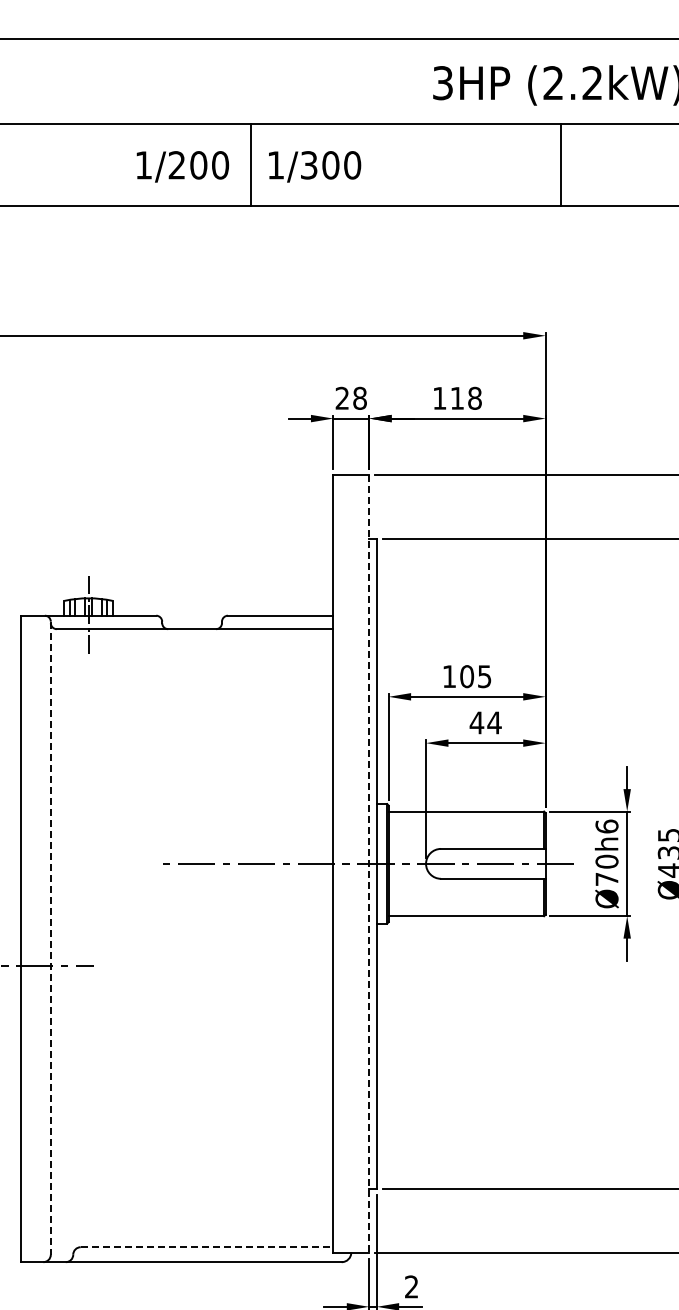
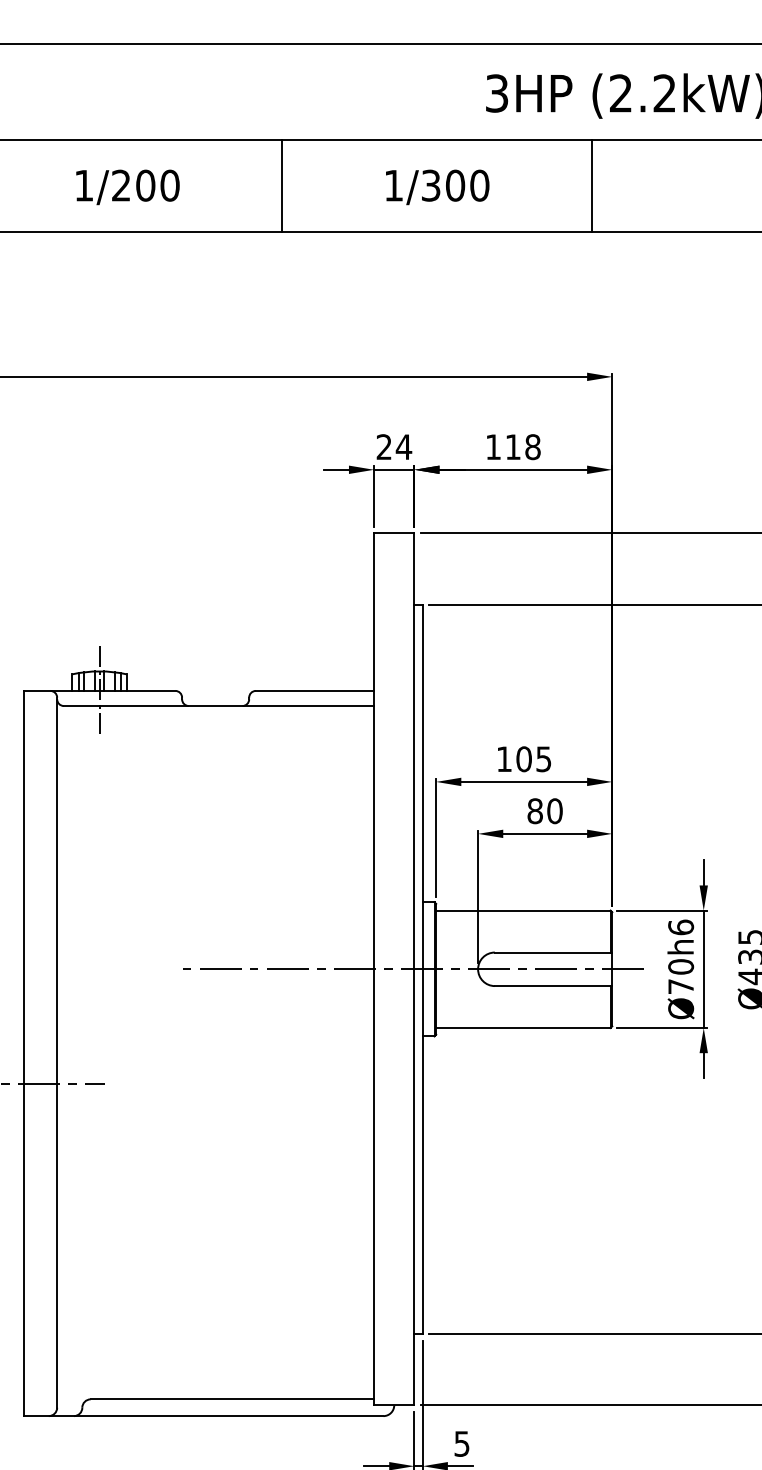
line: (561, 165) -> (591, 185), moved
text: (182, 166) -> (127, 187), moved
text: (315, 166) -> (438, 187), moved
text: (359, 397) -> (403, 446), 28 -> 24
text: (485, 722) -> (544, 810), 44 -> 80
line: (369, 863) -> (414, 968), dashed -> solid
line: (50, 938) -> (56, 1053), dashed -> solid
line: (207, 1247) -> (232, 1399), dashed -> solid
text: (411, 1286) -> (461, 1443), 2 -> 5

